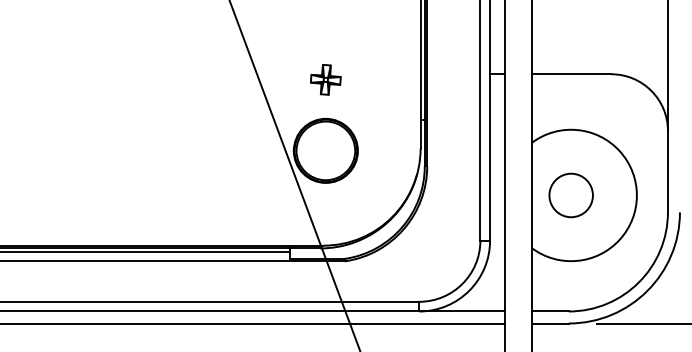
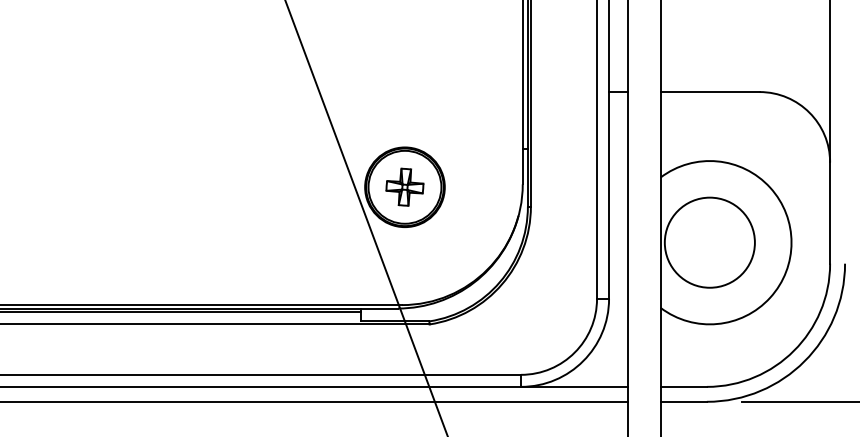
part: (325, 79) -> (404, 186), moved
circle: (570, 195) -> (709, 242), size x1.67

